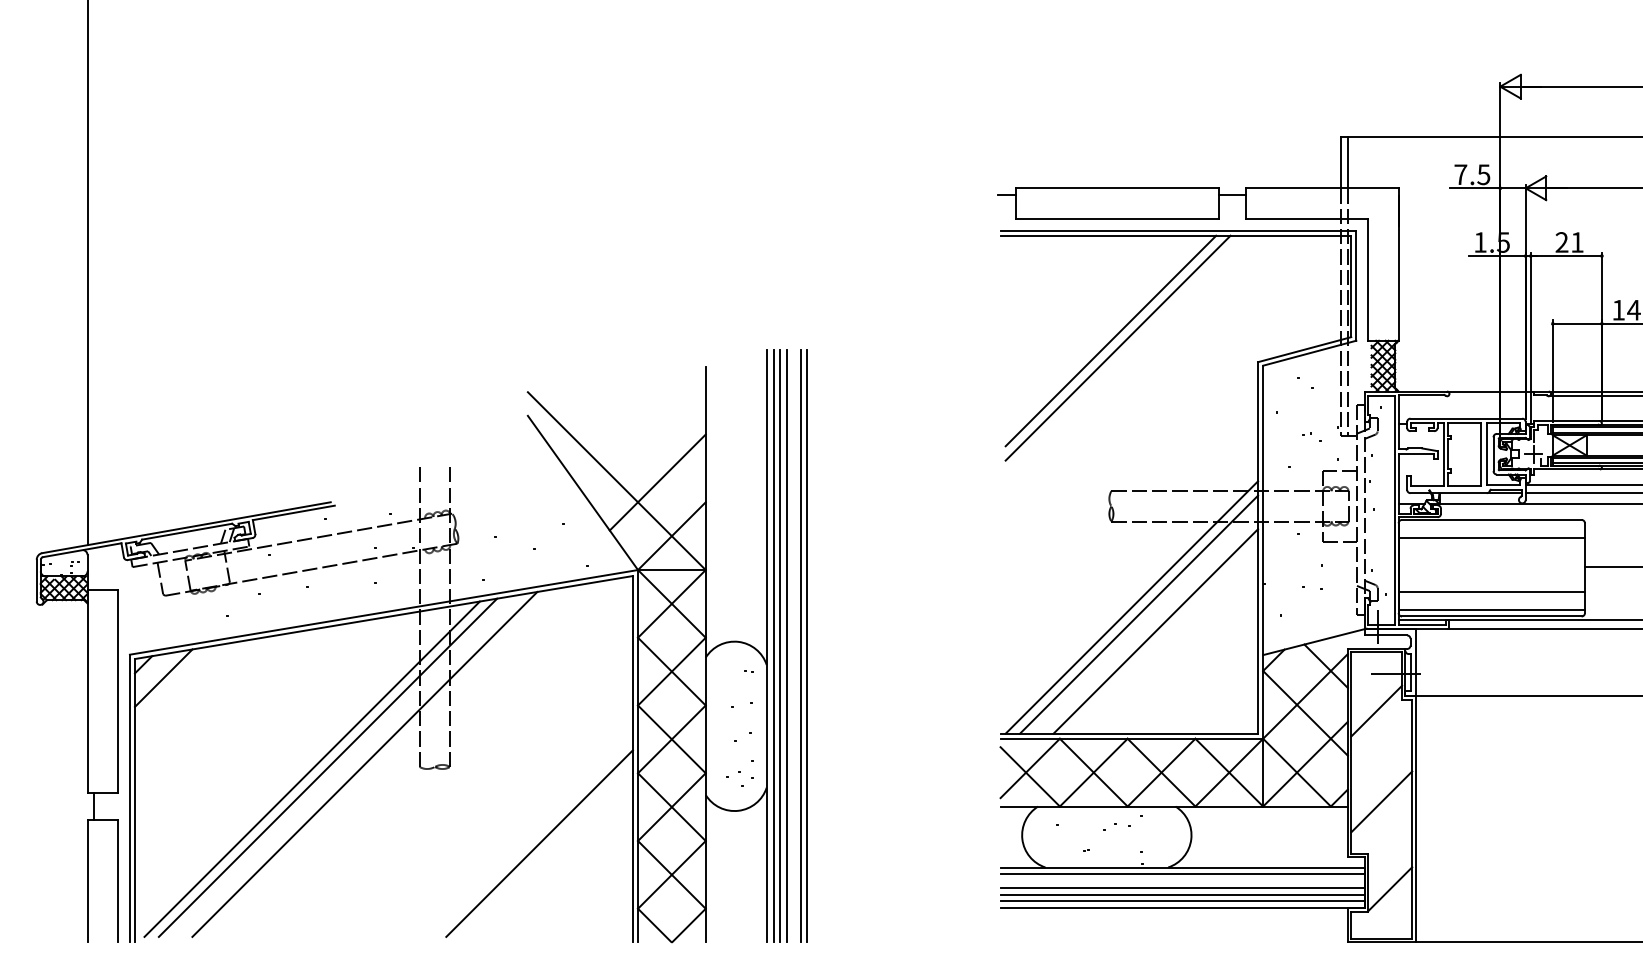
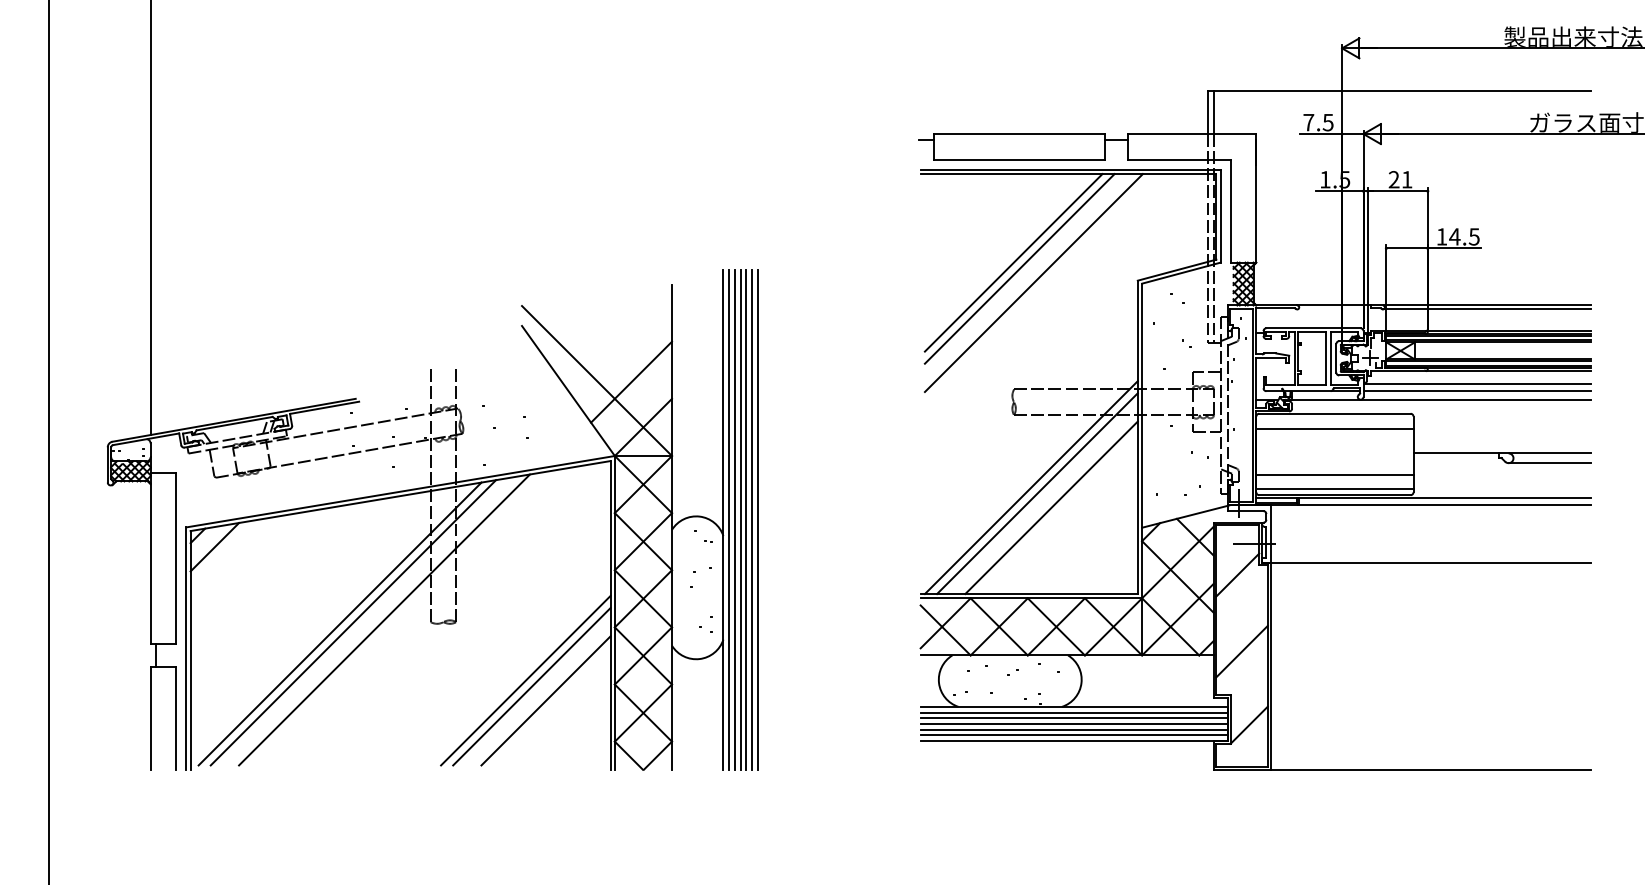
line: (1134, 365) -> (1033, 283), added
line: (794, 645) -> (746, 519), added
line: (532, 836) -> (525, 680), added
line: (555, 859) -> (545, 700), added
line: (1181, 881) -> (1073, 718), added

